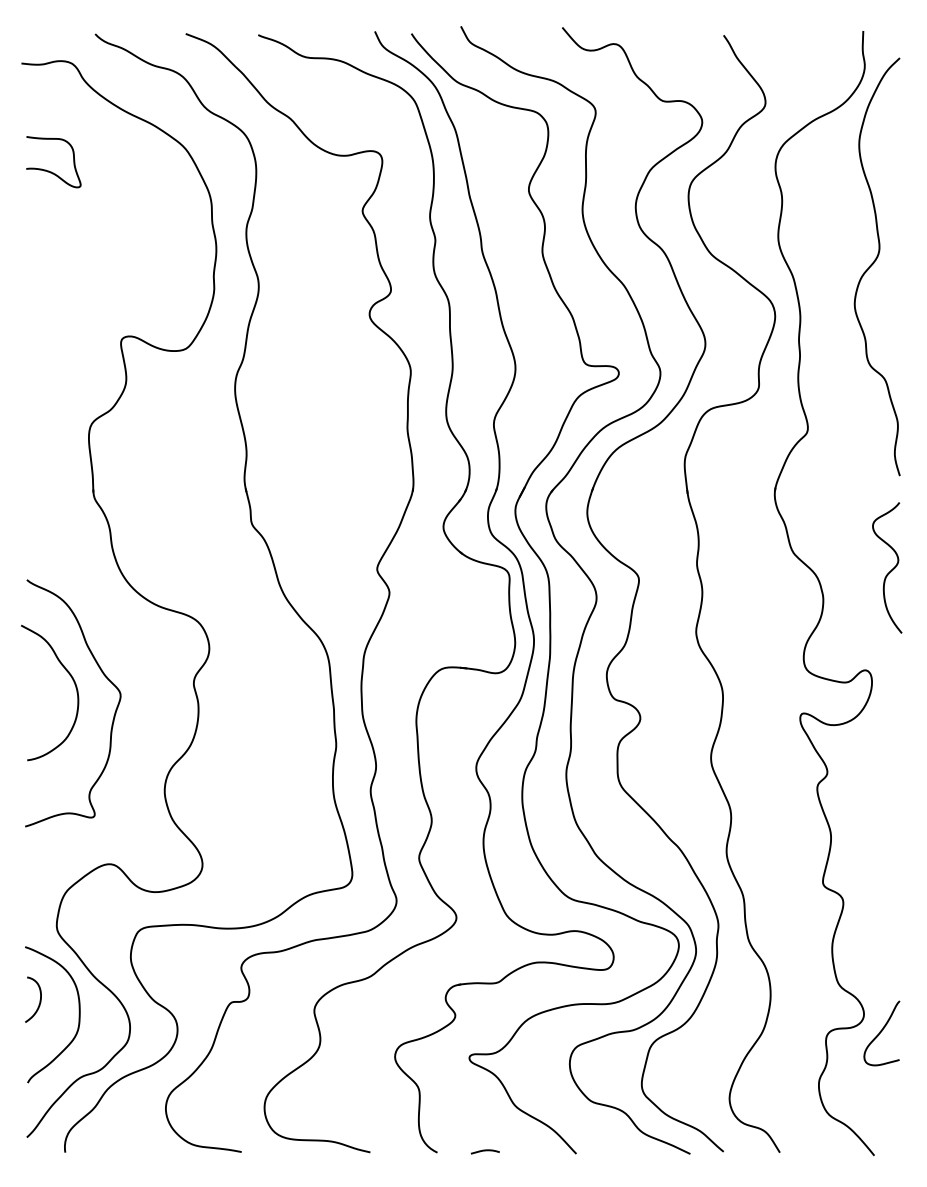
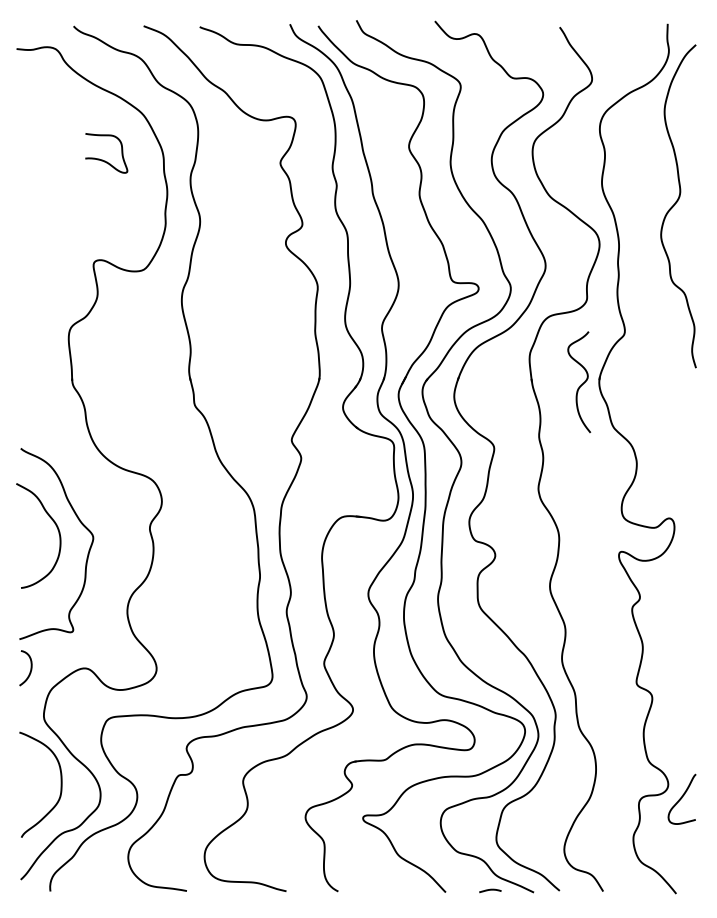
curve: (52, 171) -> (105, 160), moved
curve: (888, 570) -> (580, 384), moved
curve: (39, 1000) -> (30, 668), moved
curve: (485, 1151) -> (490, 890), moved

